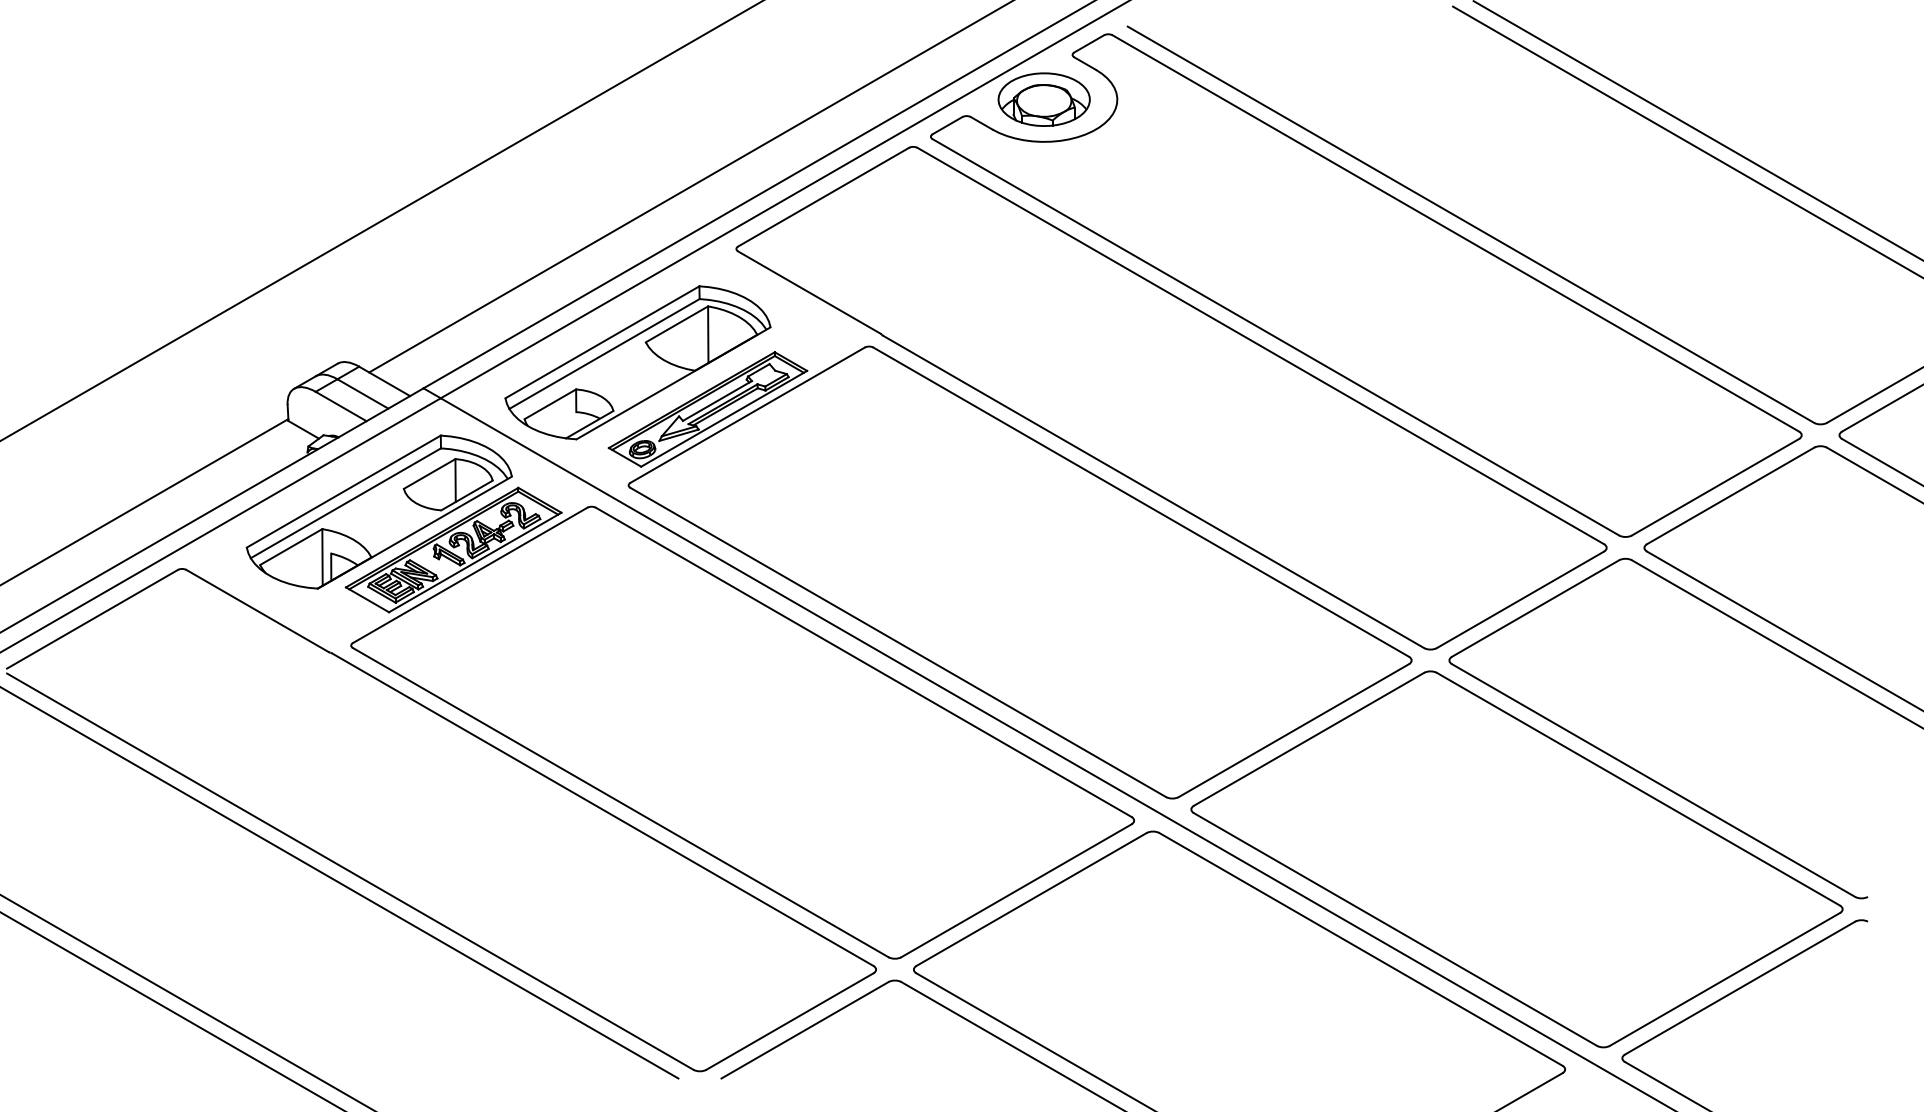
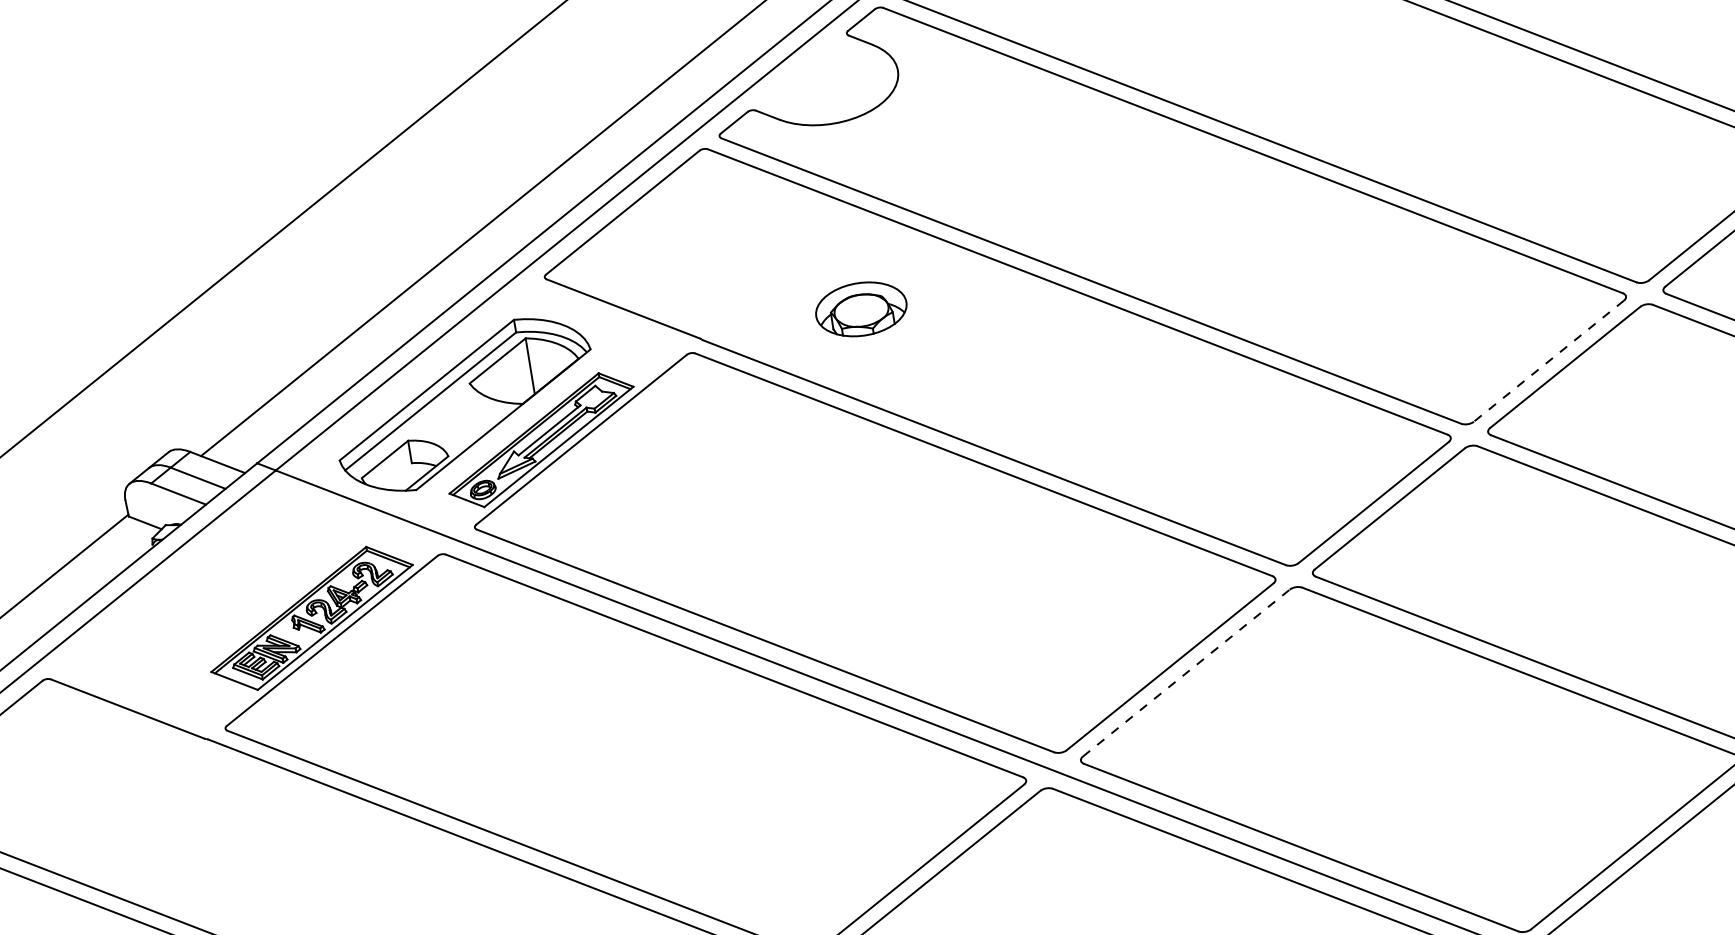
part: (1043, 99) -> (860, 309), moved
line: (1715, 487) -> (1548, 361), solid -> dashed
part: (378, 511) -> (231, 591), removed
line: (1309, 739) -> (1186, 673), solid -> dashed

